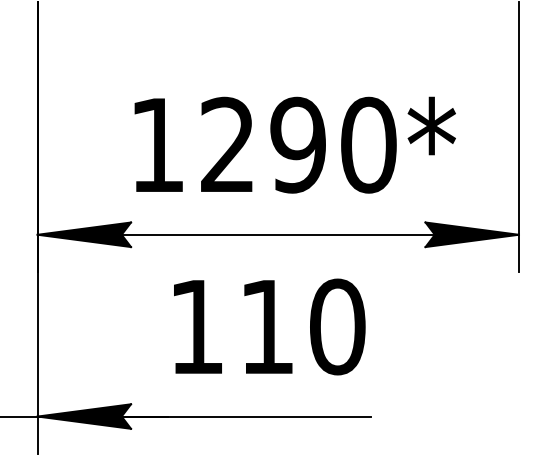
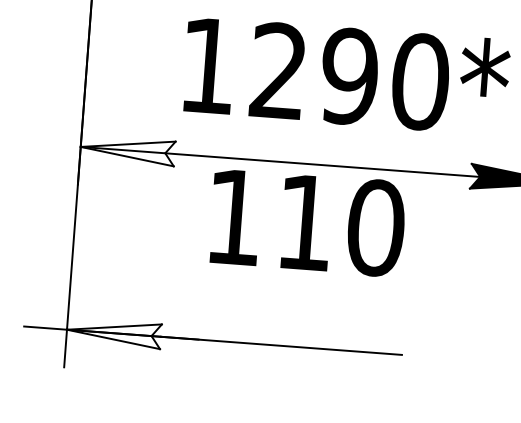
fill: (84, 234) -> (127, 150), removed
text: (269, 326) -> (307, 222), moved
fill: (84, 416) -> (114, 333), removed

